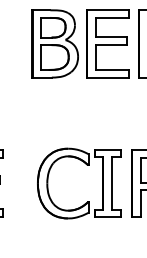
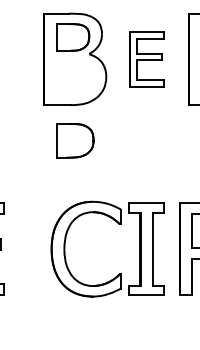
part: (107, 44) -> (146, 59), size x0.6
part: (55, 57) -> (75, 140), moved

